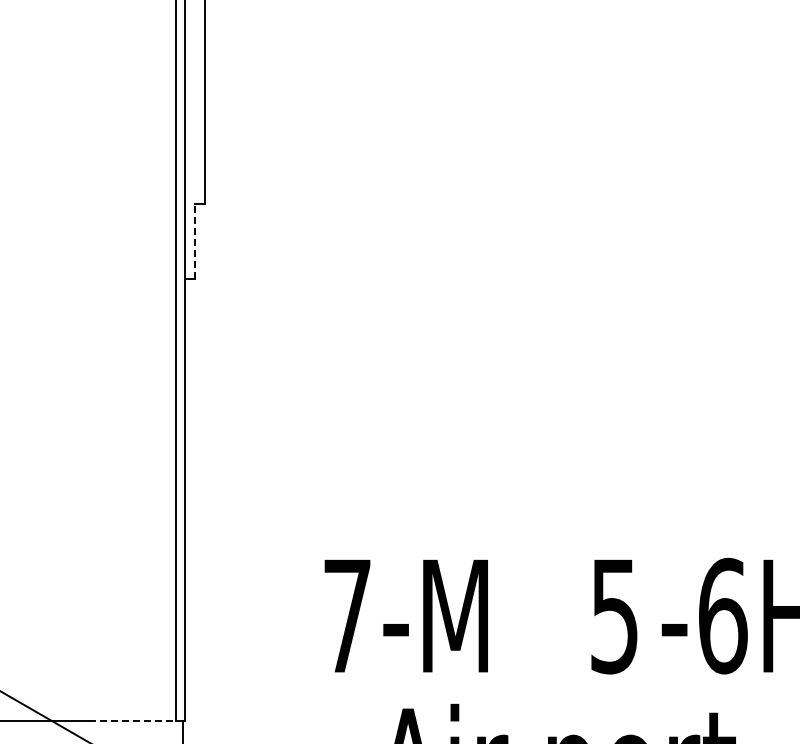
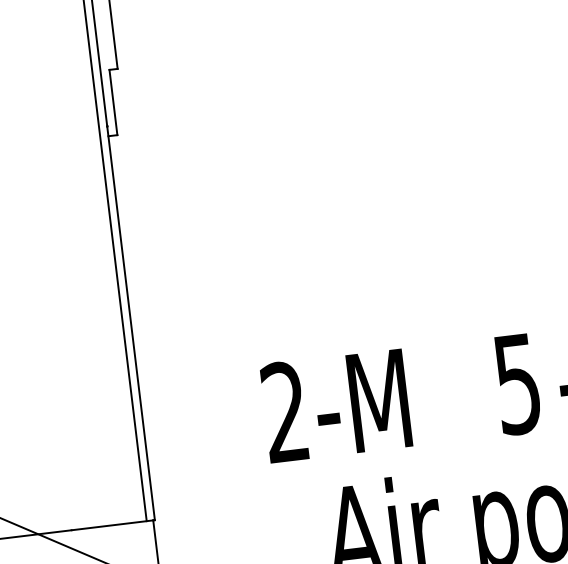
line: (195, 241) -> (113, 102), dashed -> solid
text: (347, 614) -> (285, 410), 7-M -> 2-M
line: (136, 720) -> (112, 525), dashed -> solid

